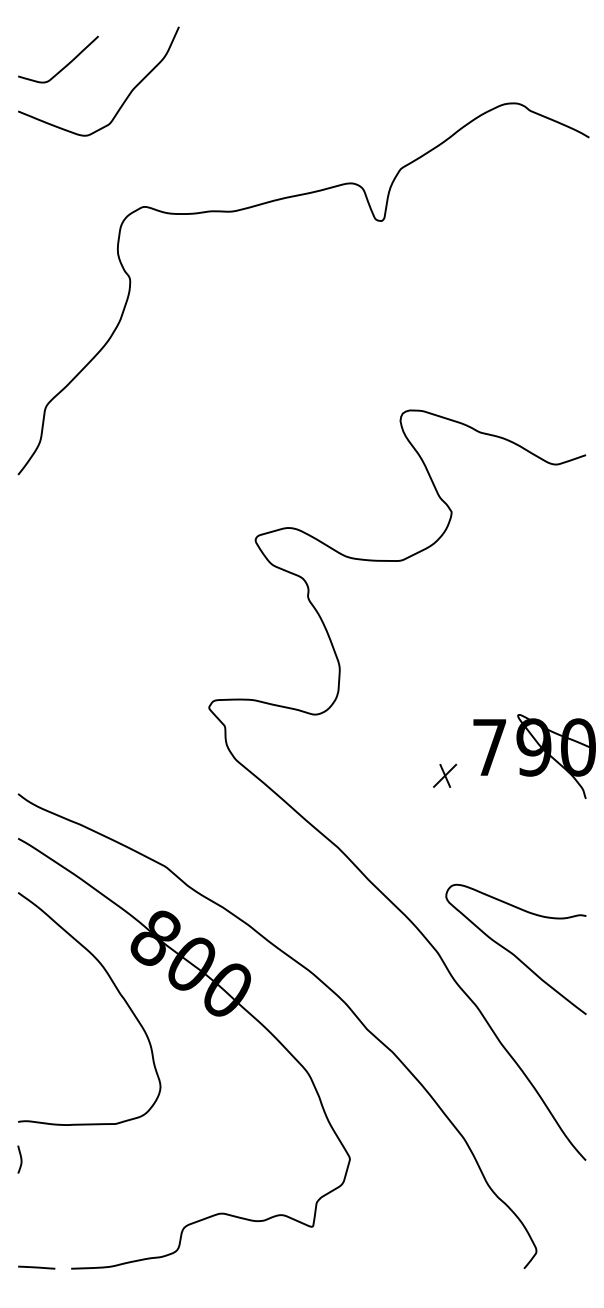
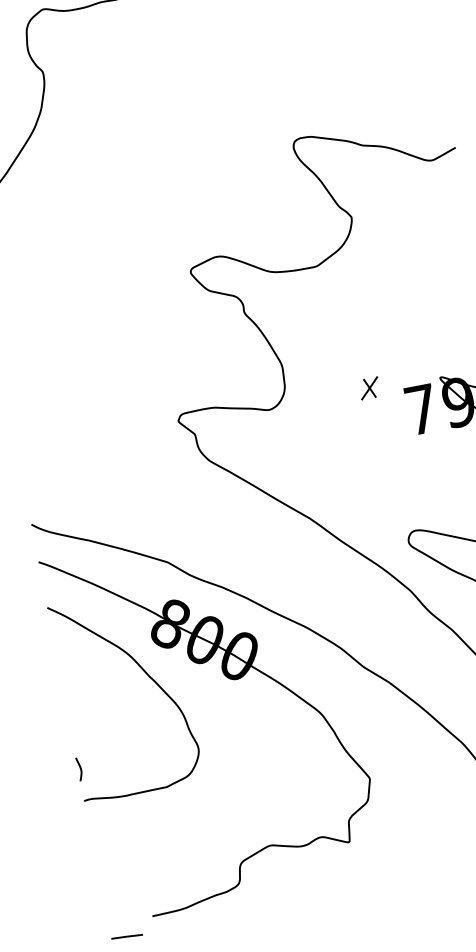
part: (445, 775) -> (369, 387), moved
curve: (20, 1159) -> (80, 769), moved
line: (36, 1267) -> (126, 936), moved

